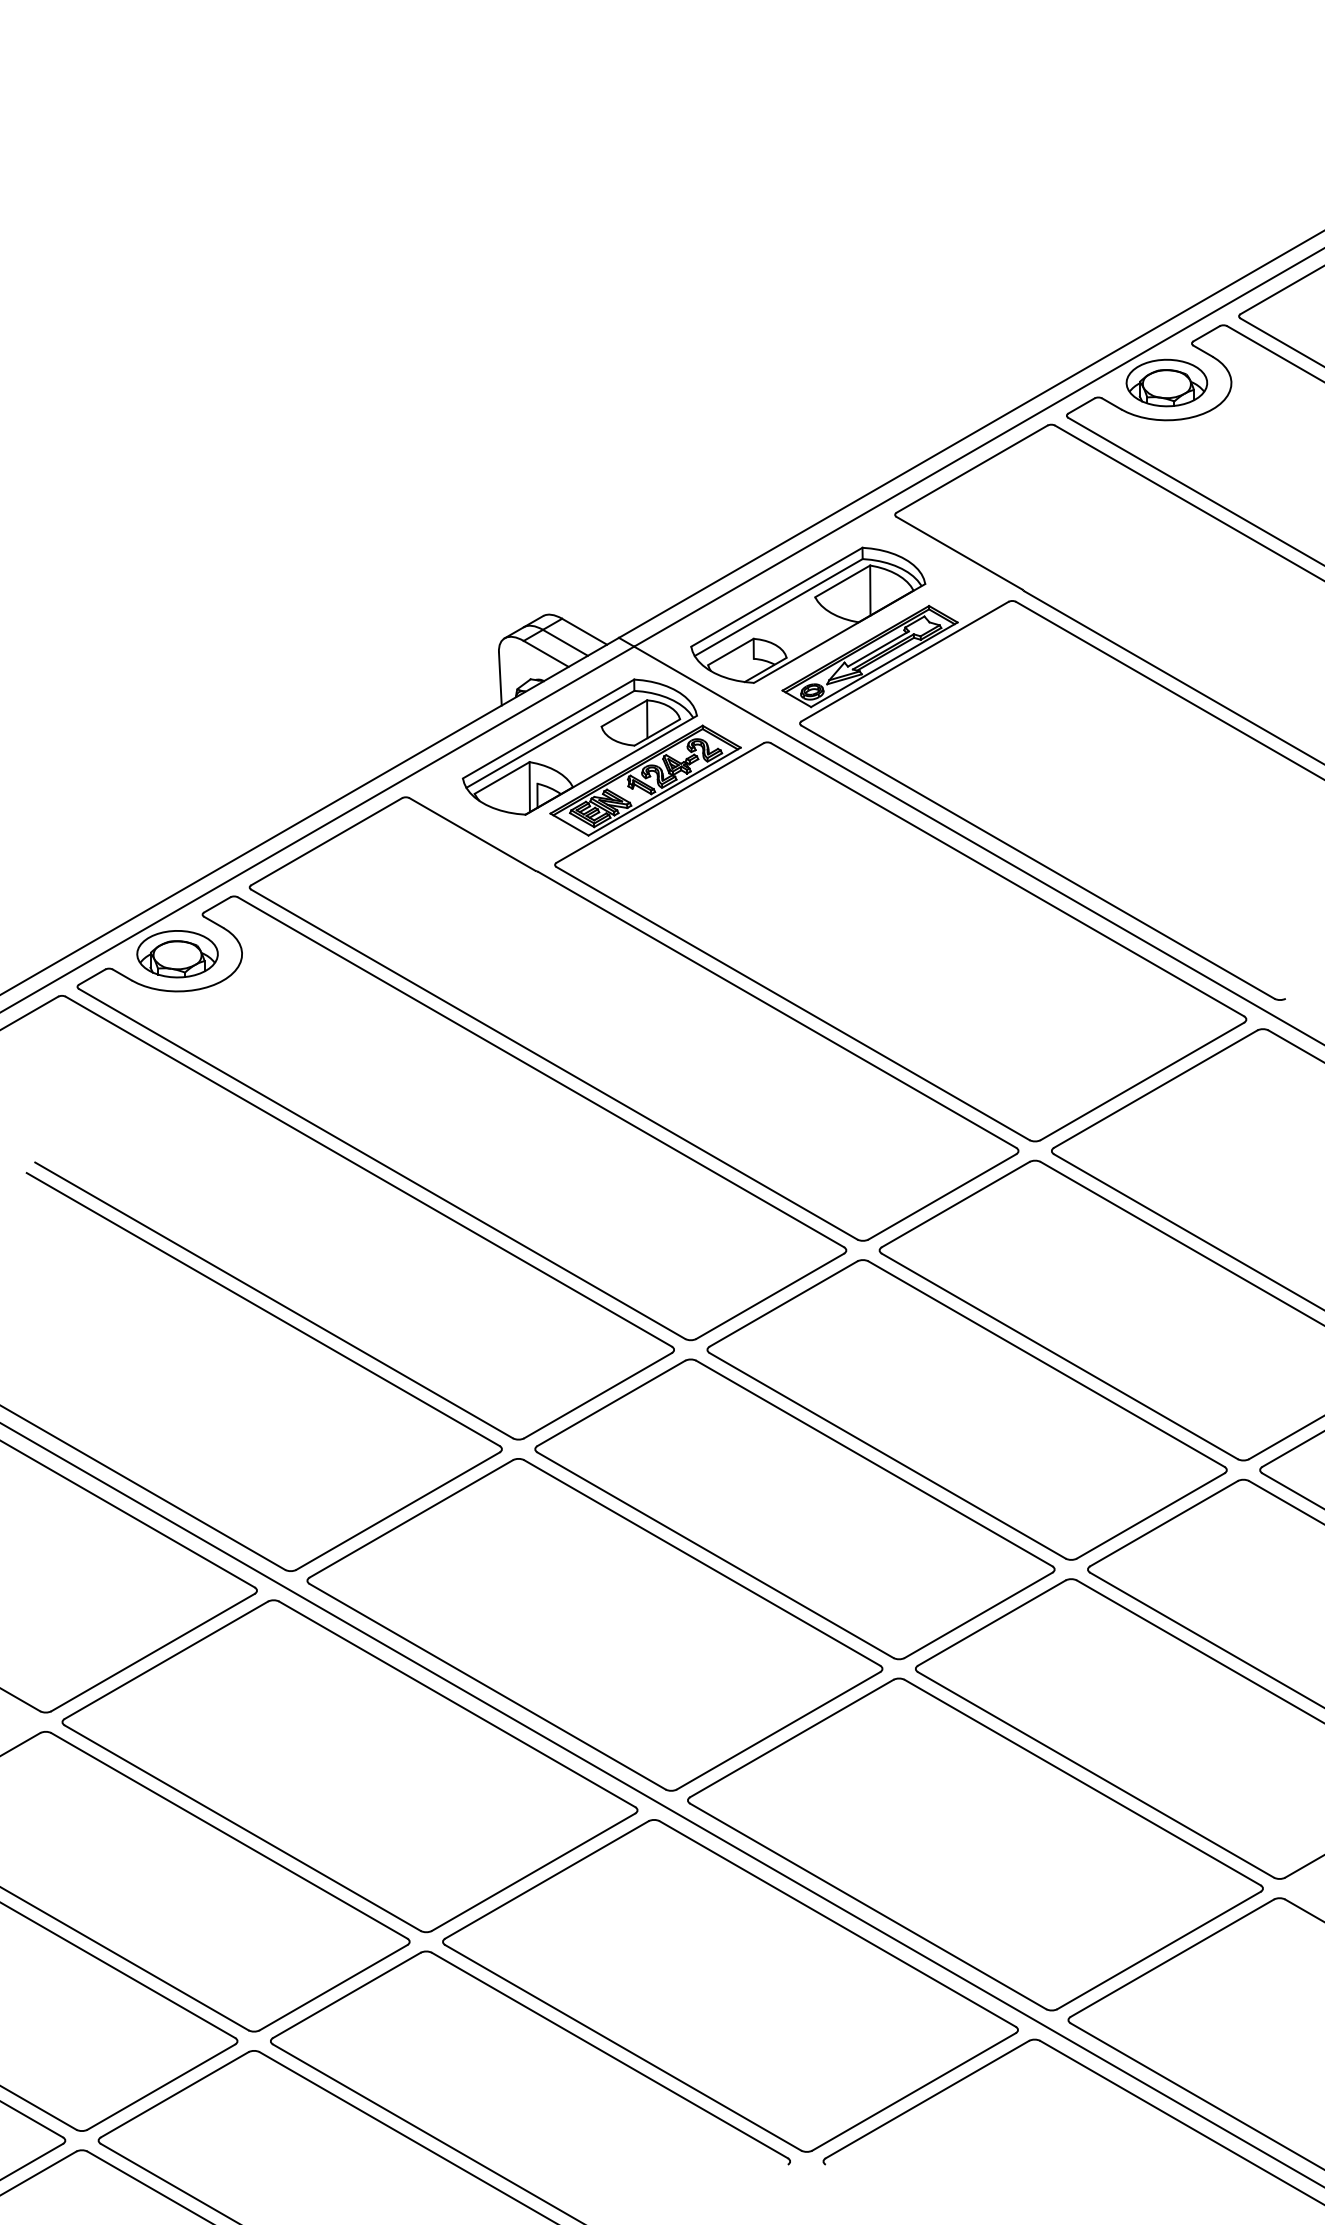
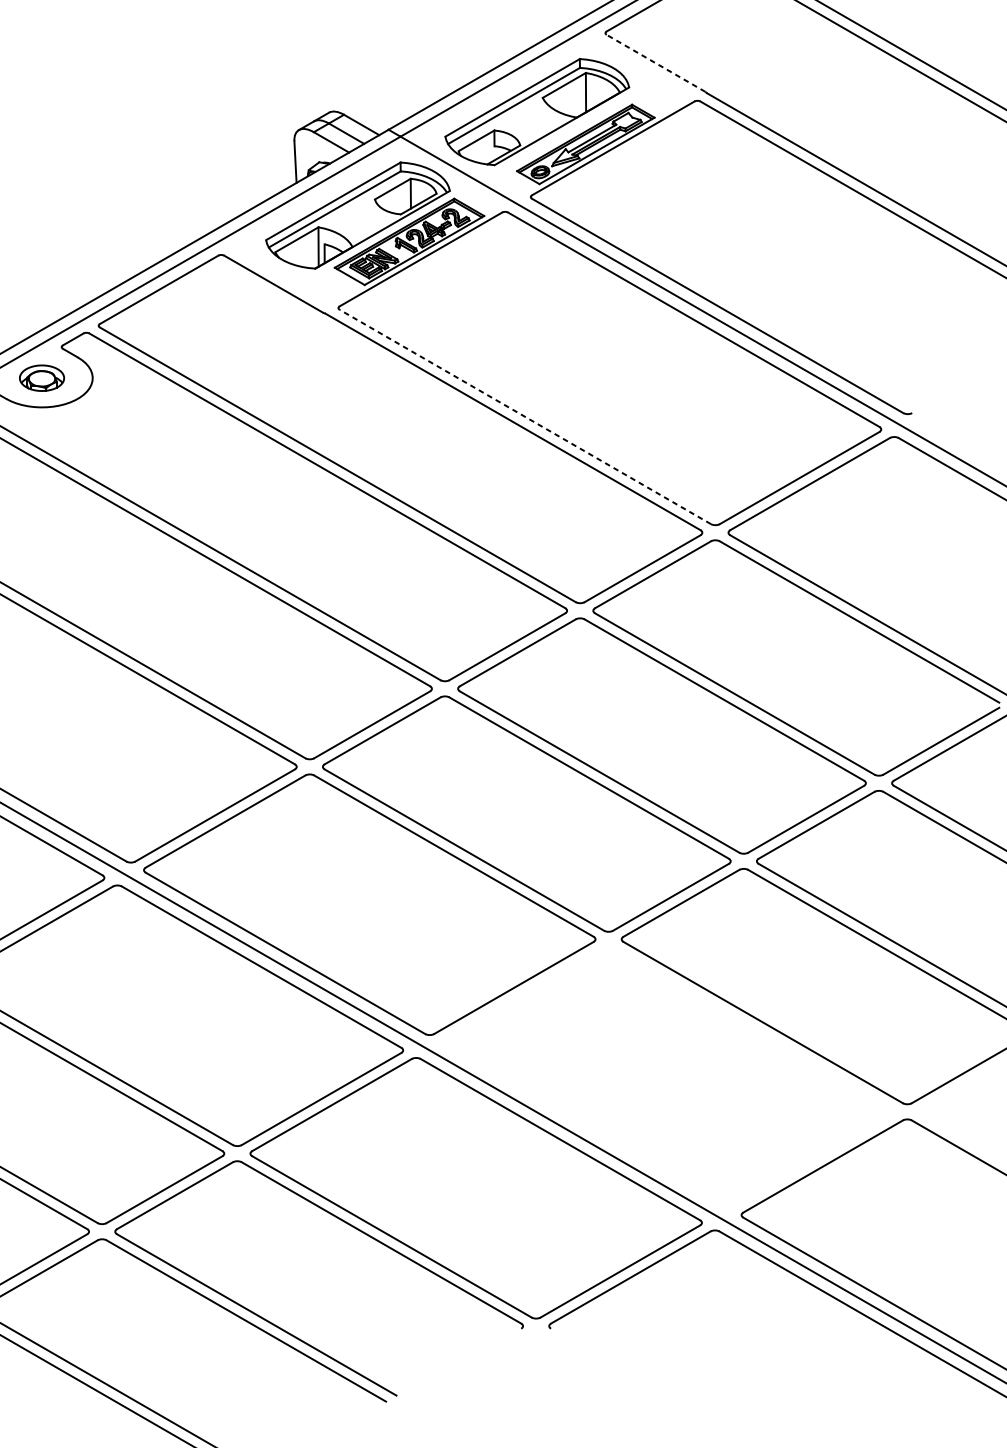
line: (959, 553) -> (656, 63), solid -> dashed
part: (177, 954) -> (41, 378), size x0.7
line: (793, 1003) -> (525, 416), solid -> dashed
part: (975, 1844) -> (668, 1077), removed

